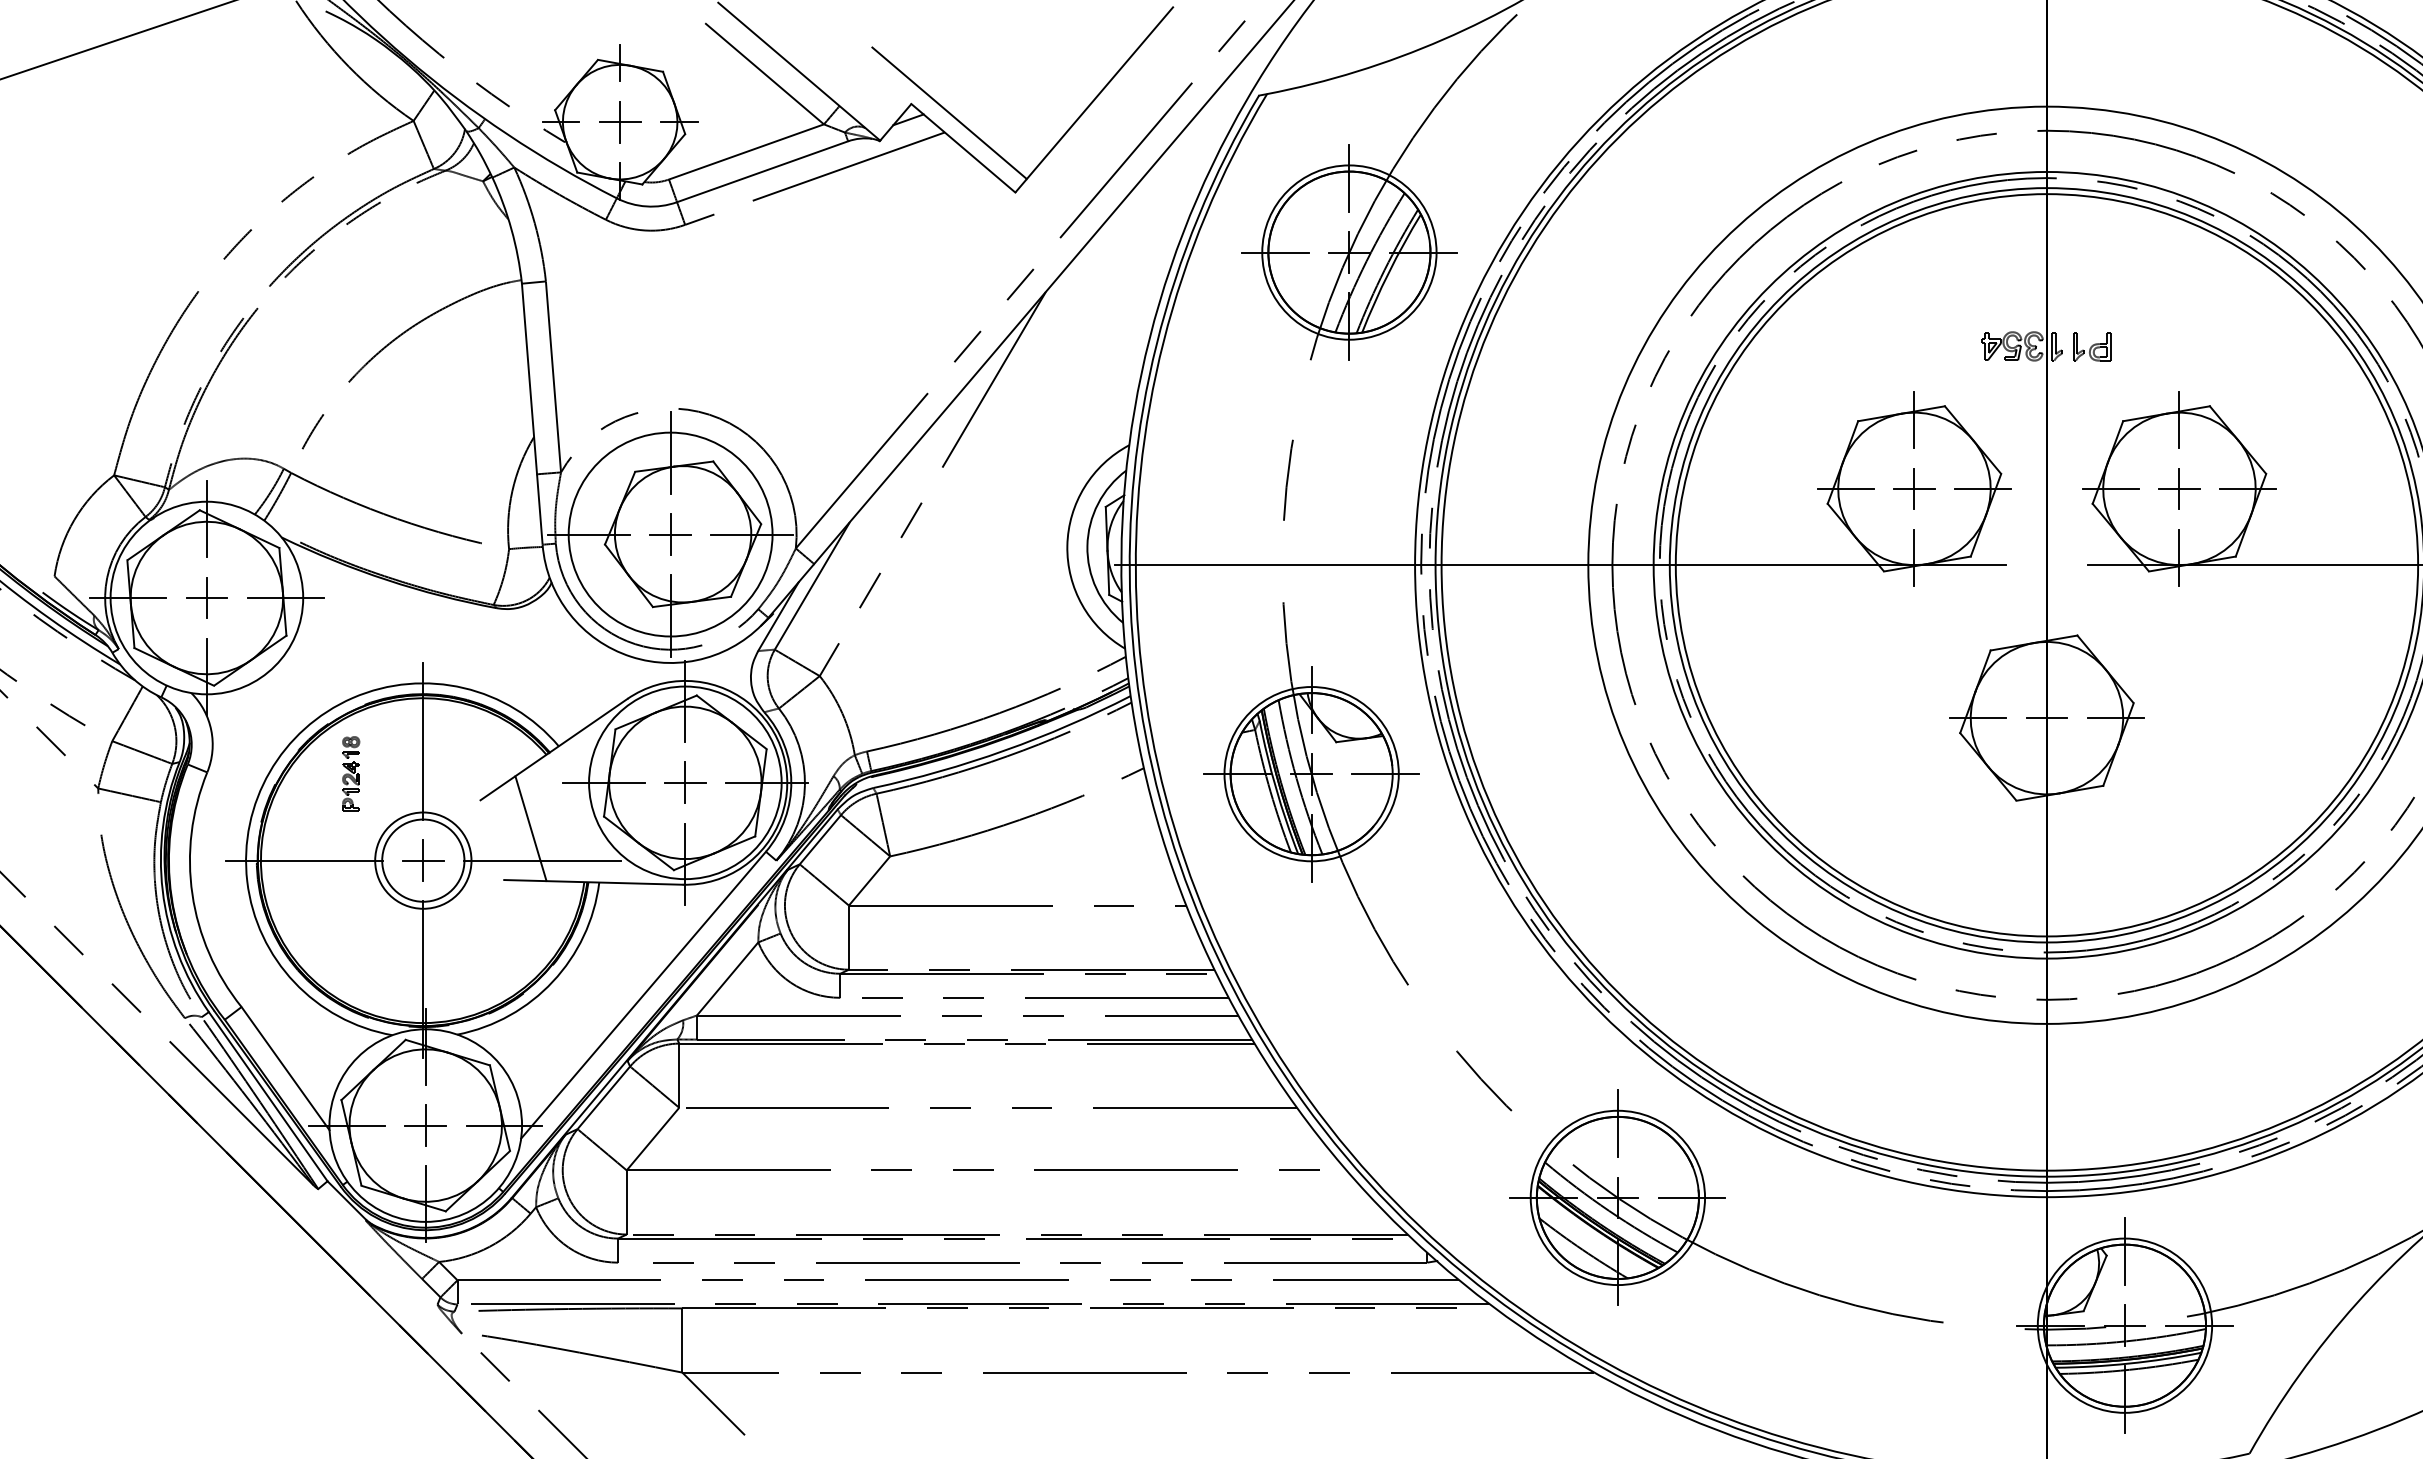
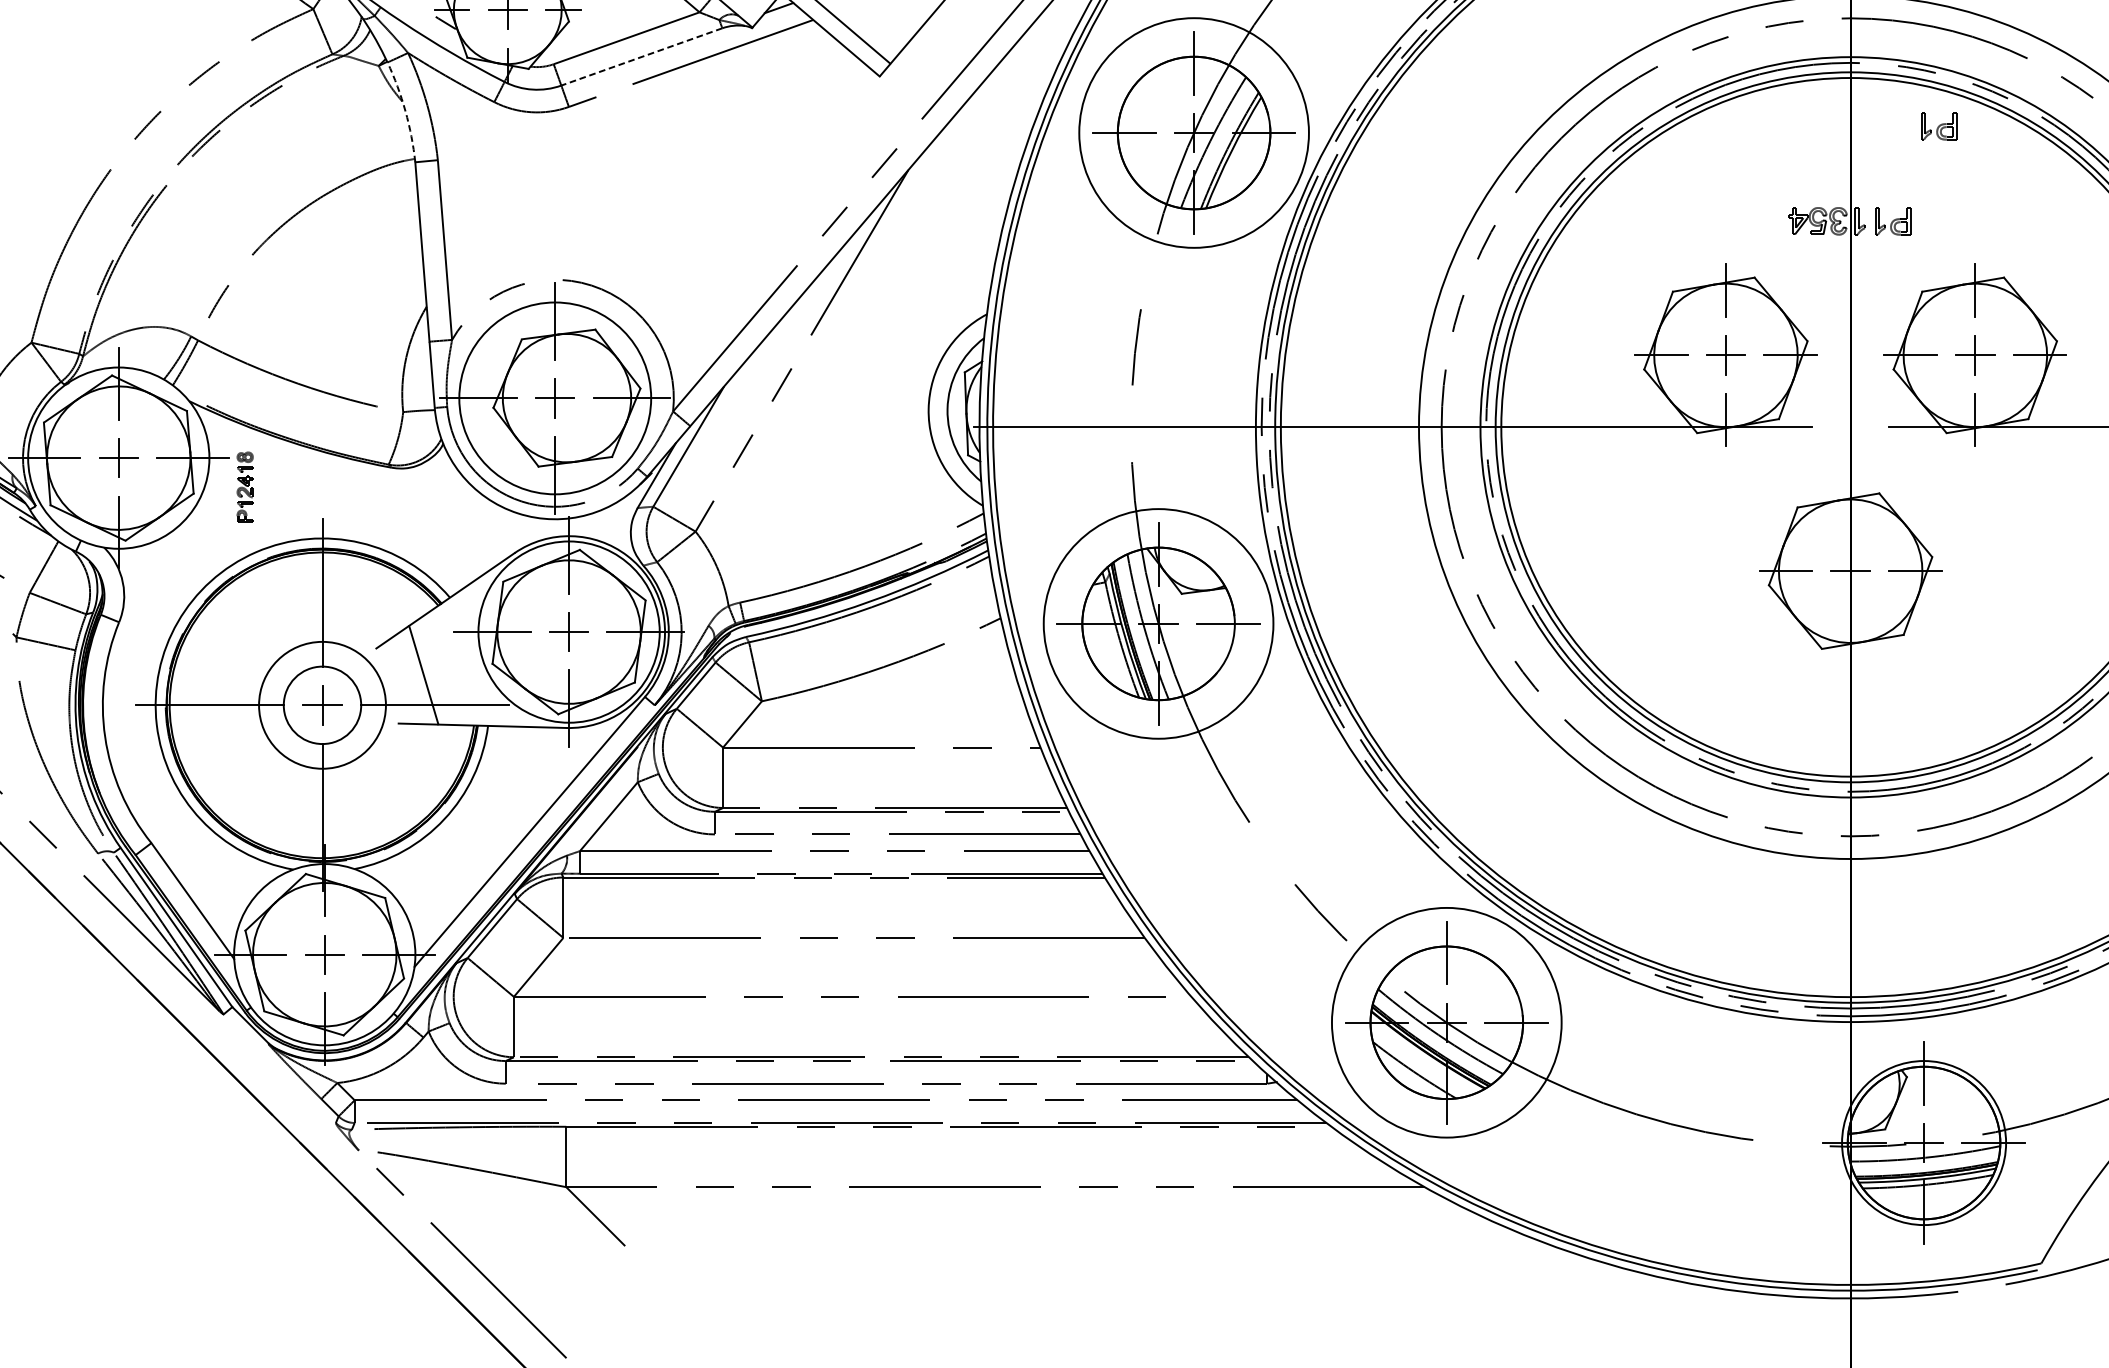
line: (762, 171) -> (641, 56), solid -> dashed
arc: (511, 229) -> (405, 111), solid -> dashed
part: (2141, 245) -> (1939, 126), added
circle: (1349, 252) -> (1194, 132), size x1.4
part: (351, 773) -> (245, 486), moved
circle: (1311, 774) -> (1158, 624), size x1.4
circle: (423, 860) -> (322, 705), size x1.4
circle: (1617, 1197) -> (1446, 1022), size x1.4

